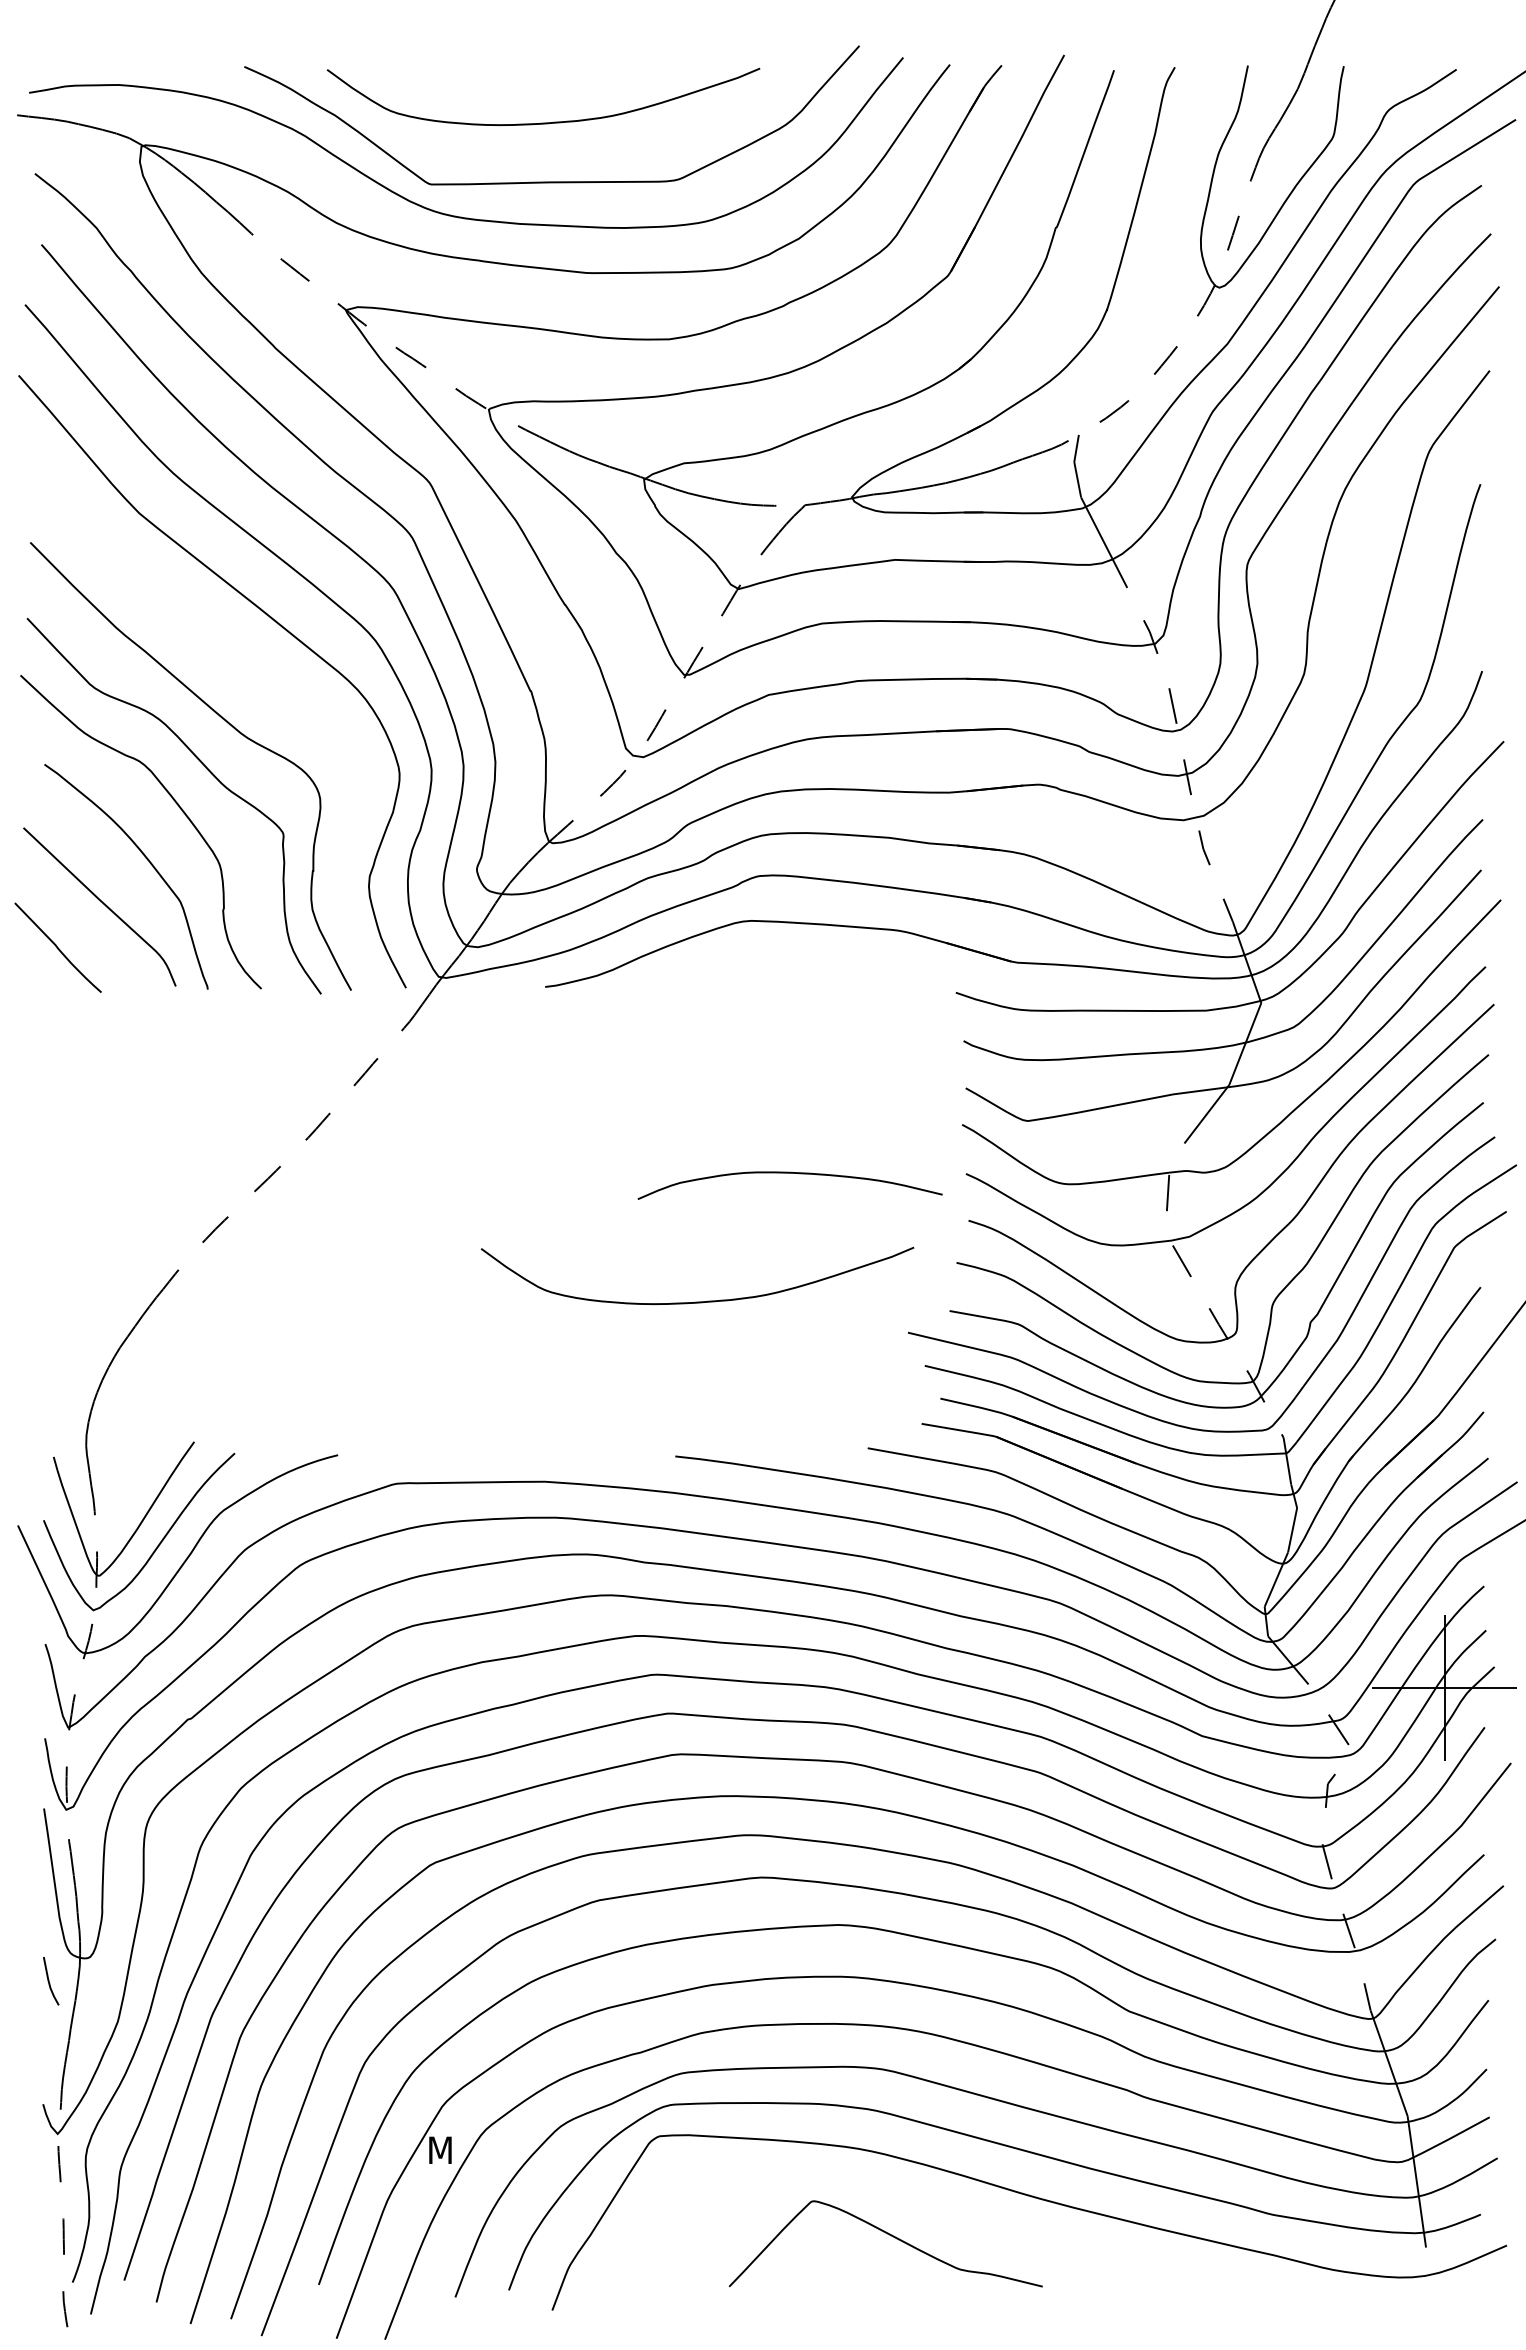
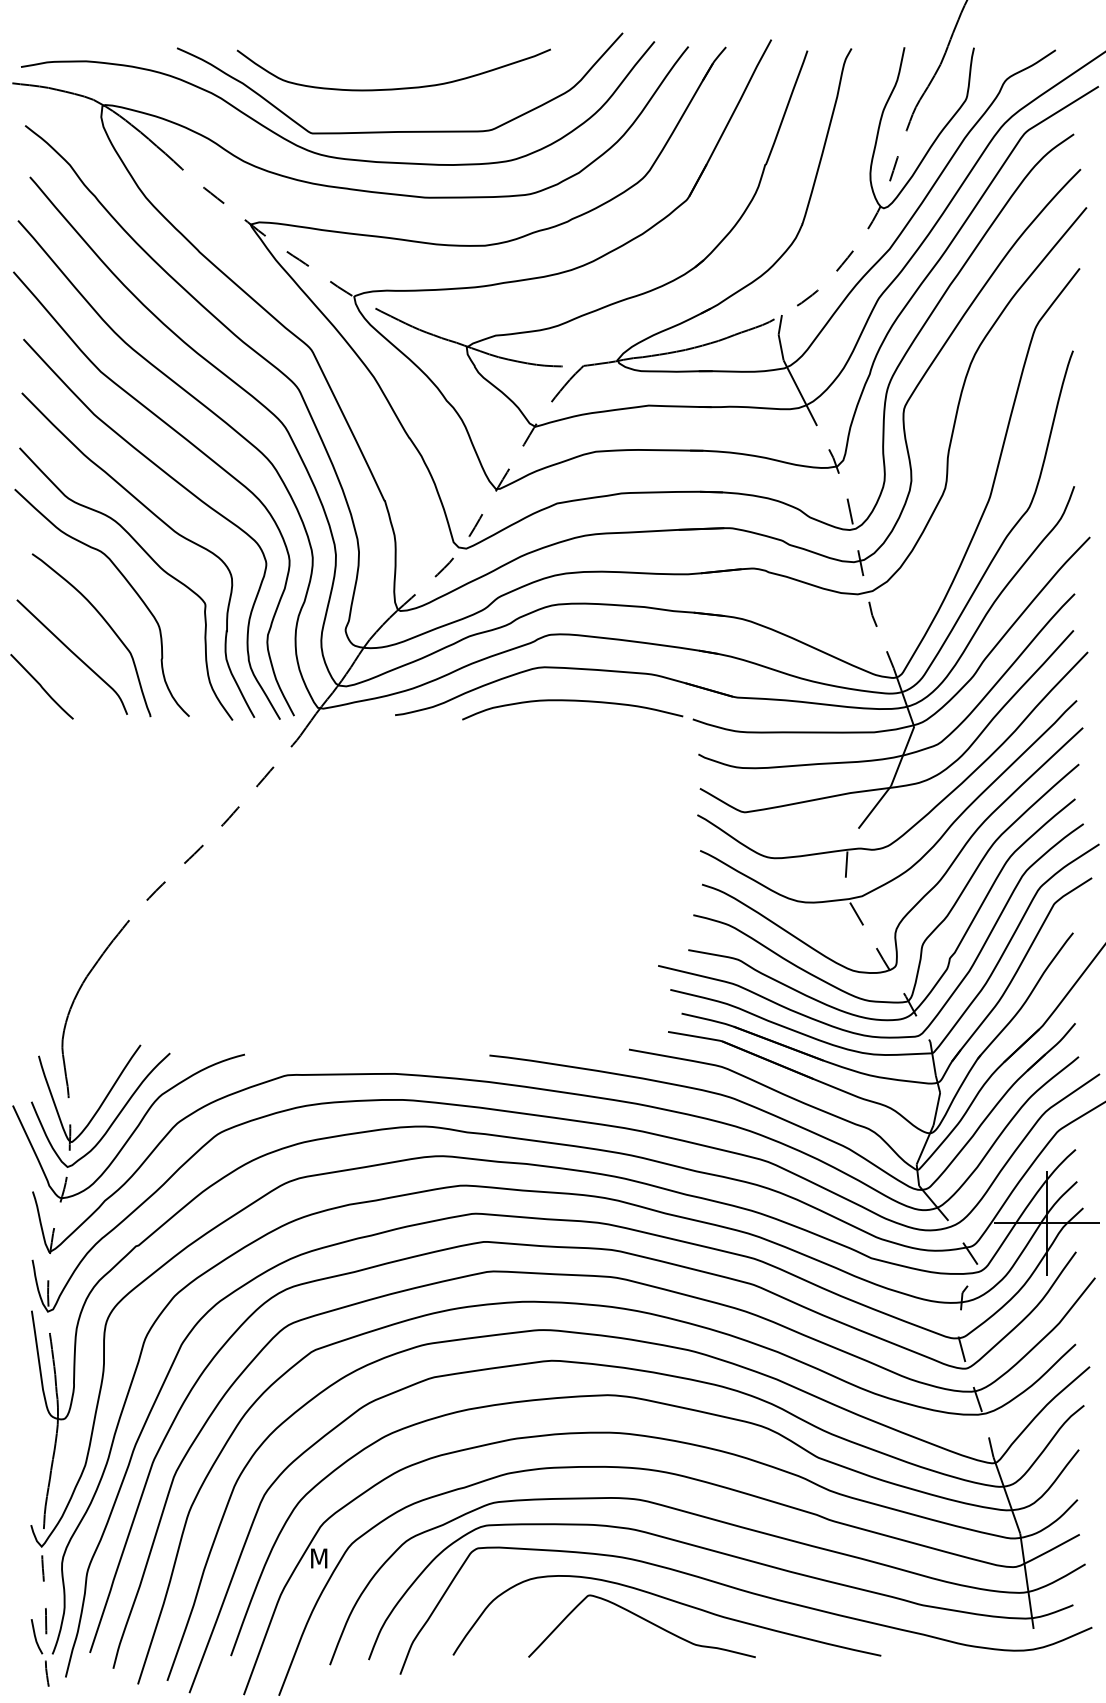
curve: (254, 674) -> (184, 488), added
curve: (789, 1173) -> (572, 701), moved
curve: (697, 1301) -> (505, 943), removed
line: (49, 1980) -> (35, 1636), moved
curve: (927, 2209) -> (672, 1601), added

